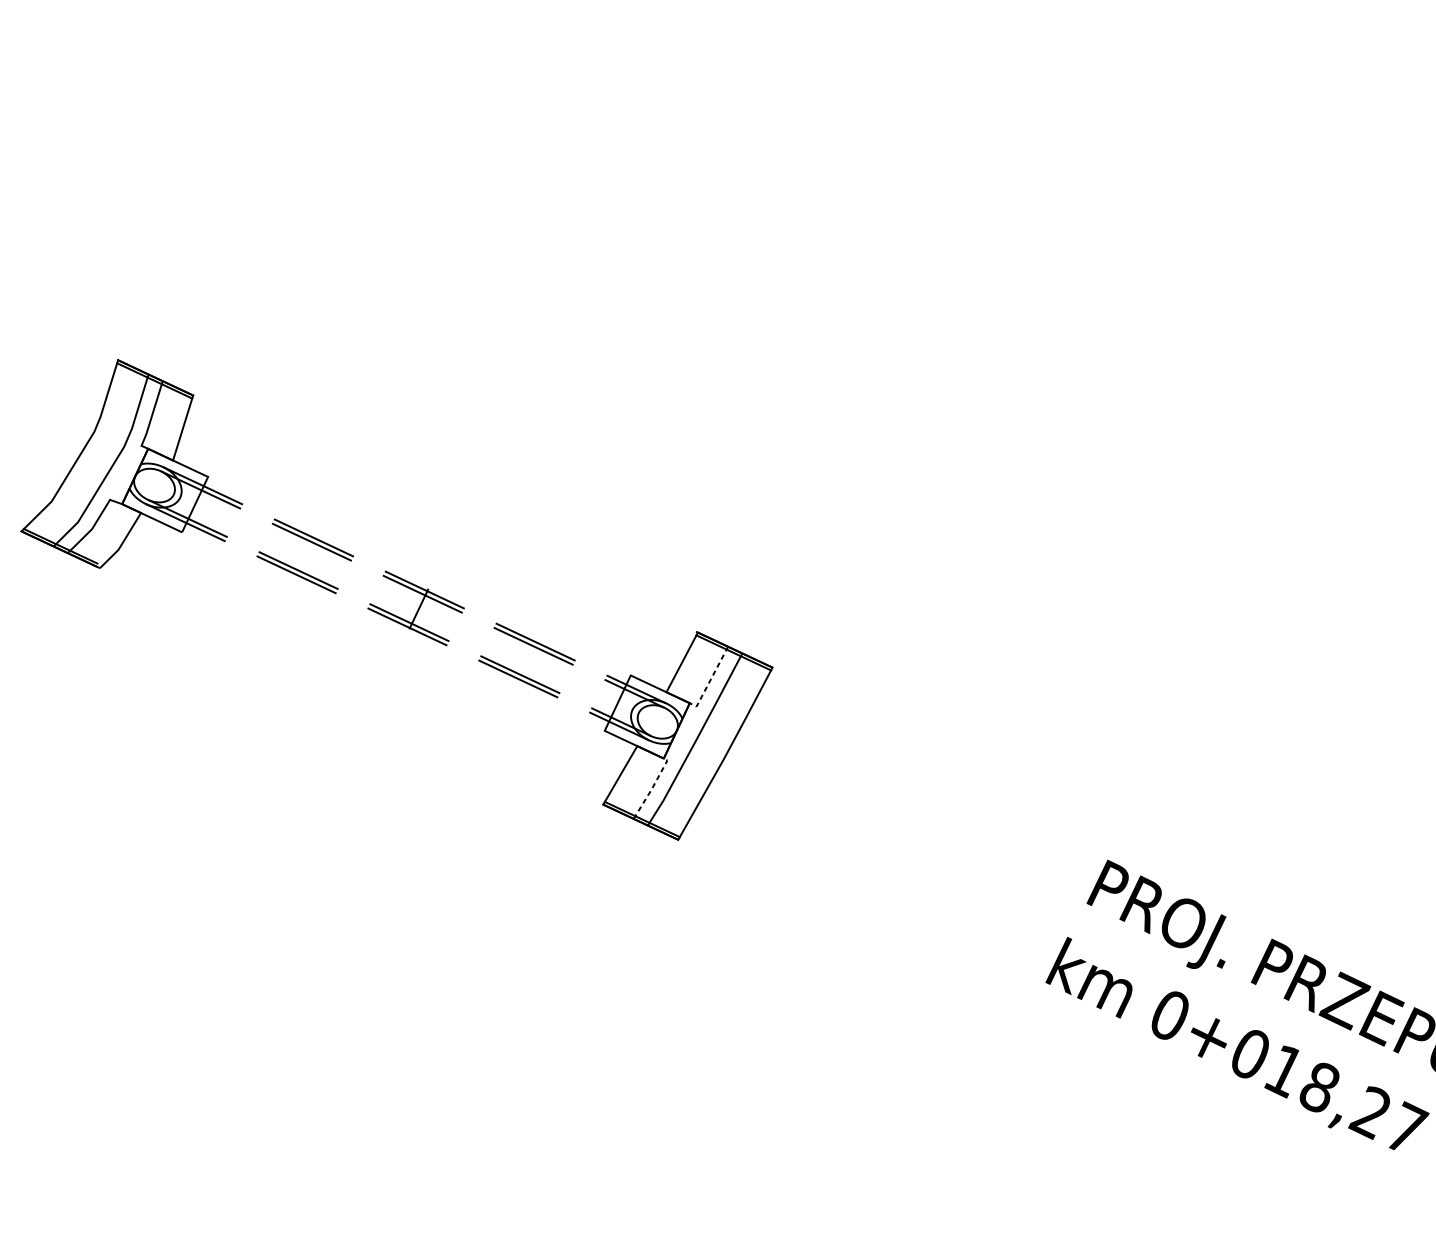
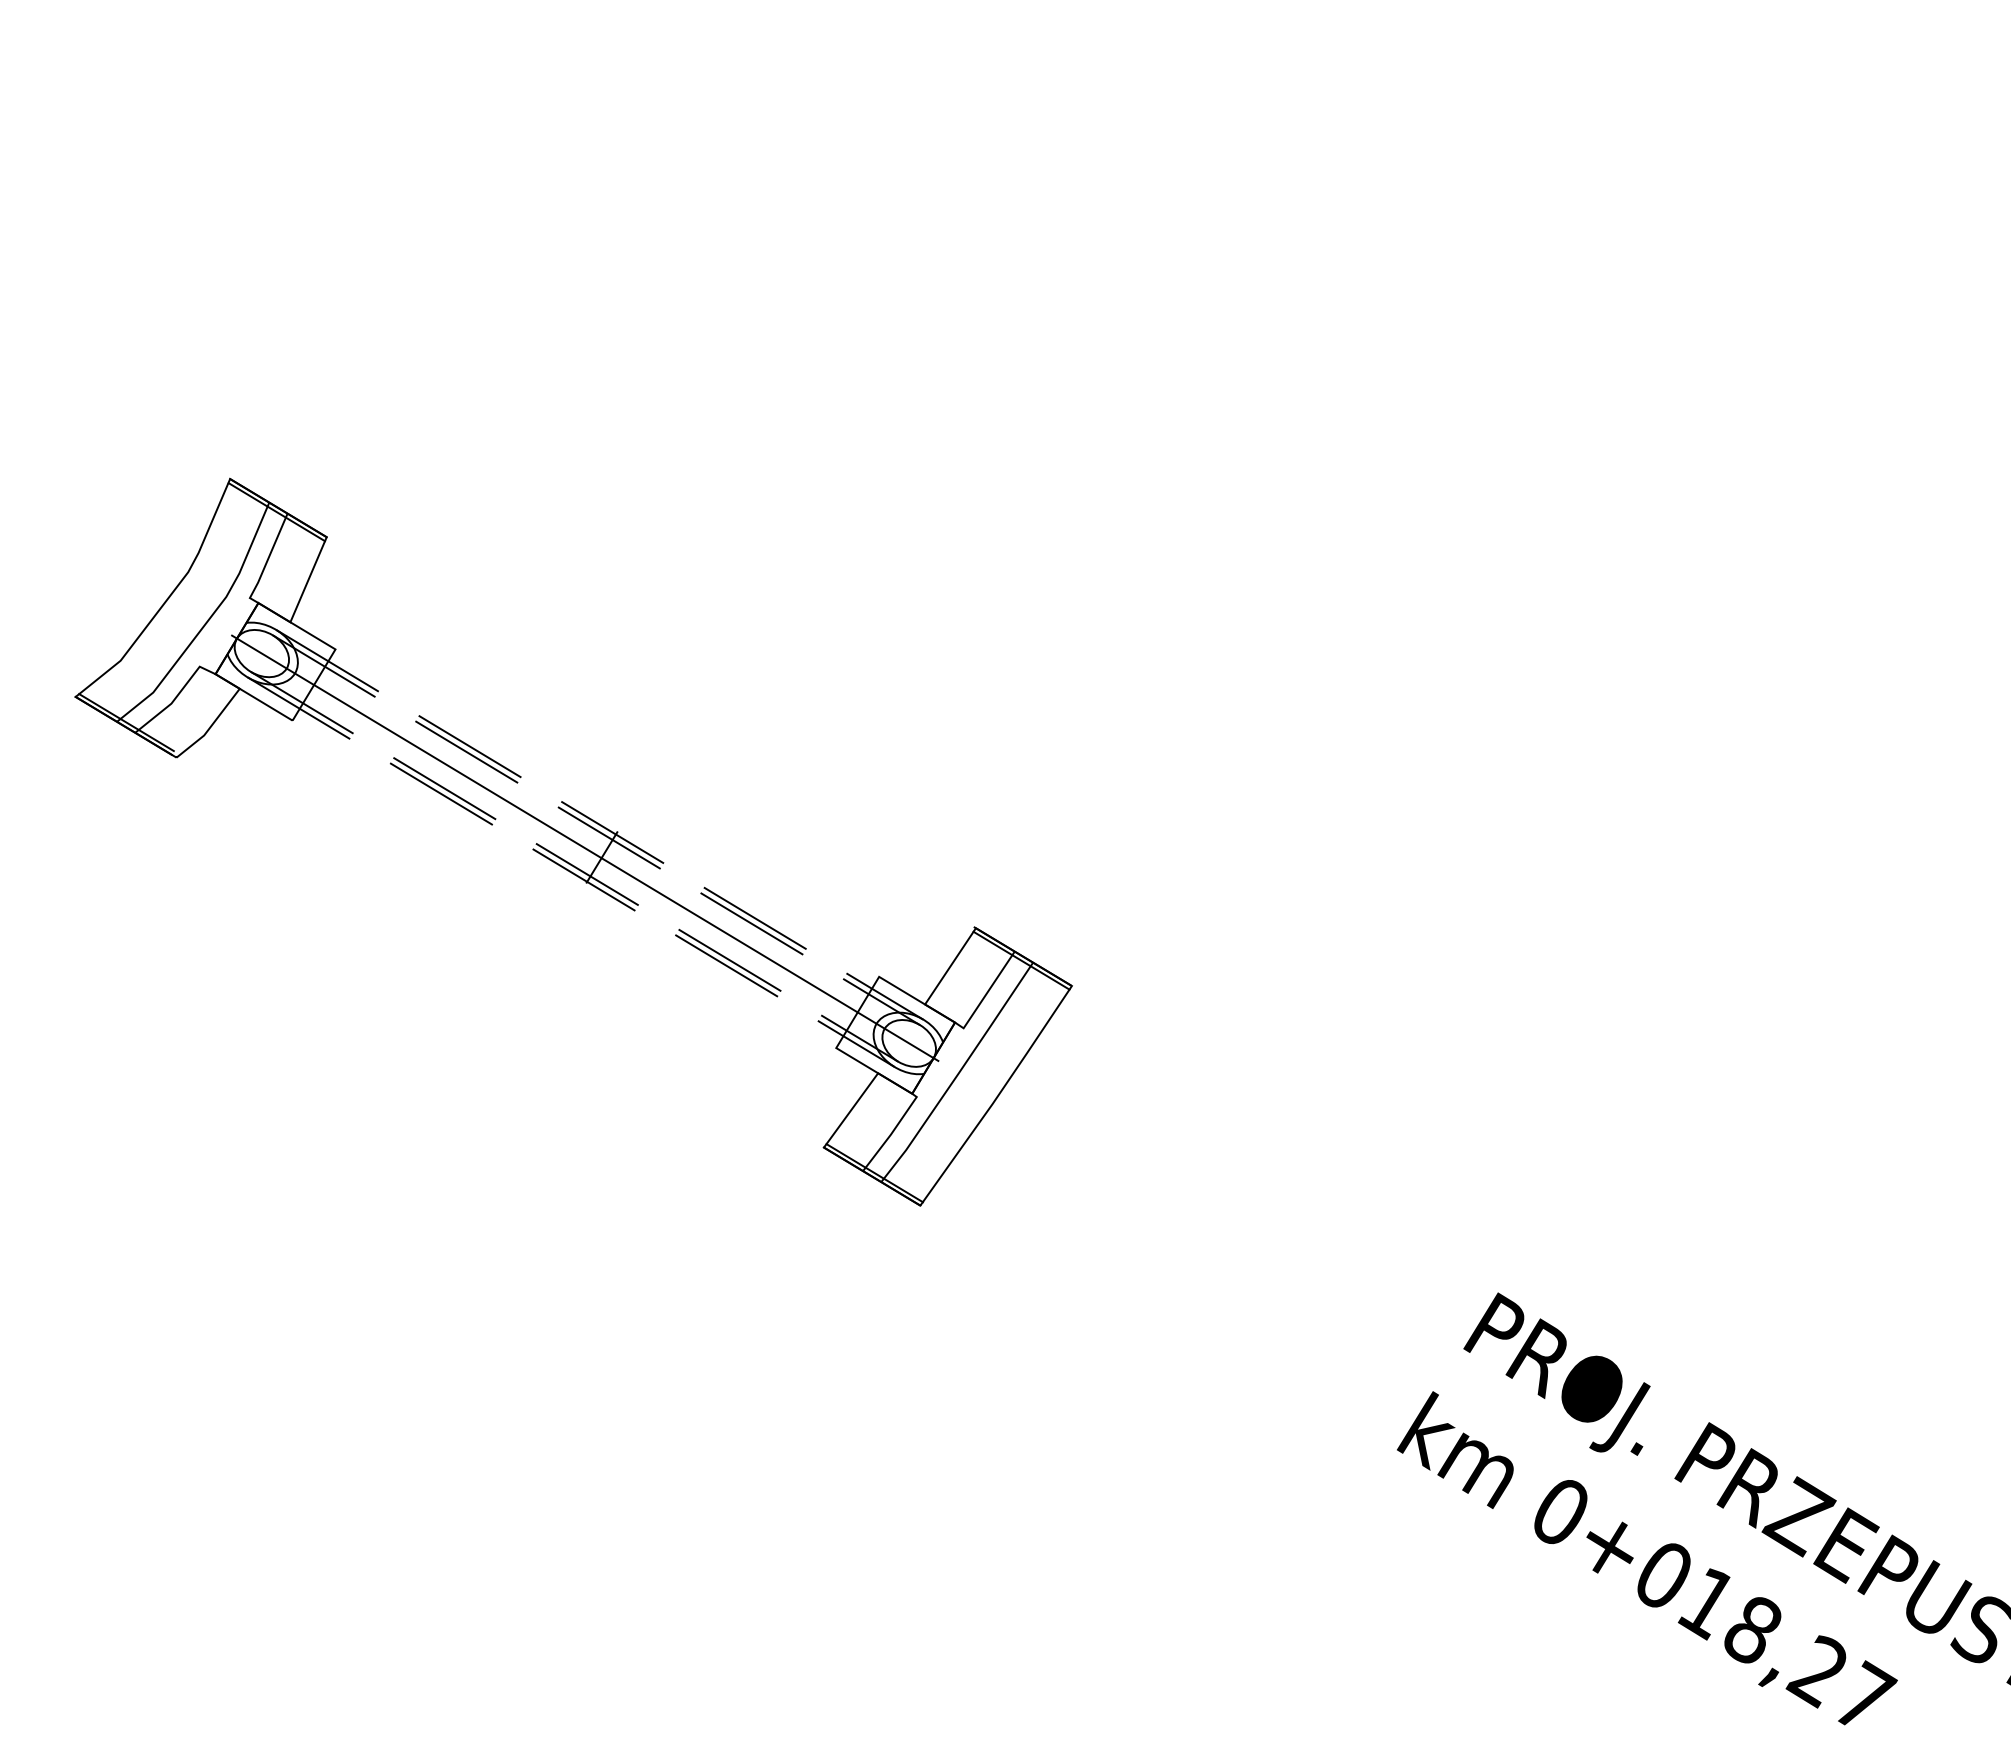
line: (406, 603) -> (585, 847), added
line: (710, 681) -> (985, 995), dashed -> solid
line: (652, 788) -> (892, 1132), dashed -> solid

